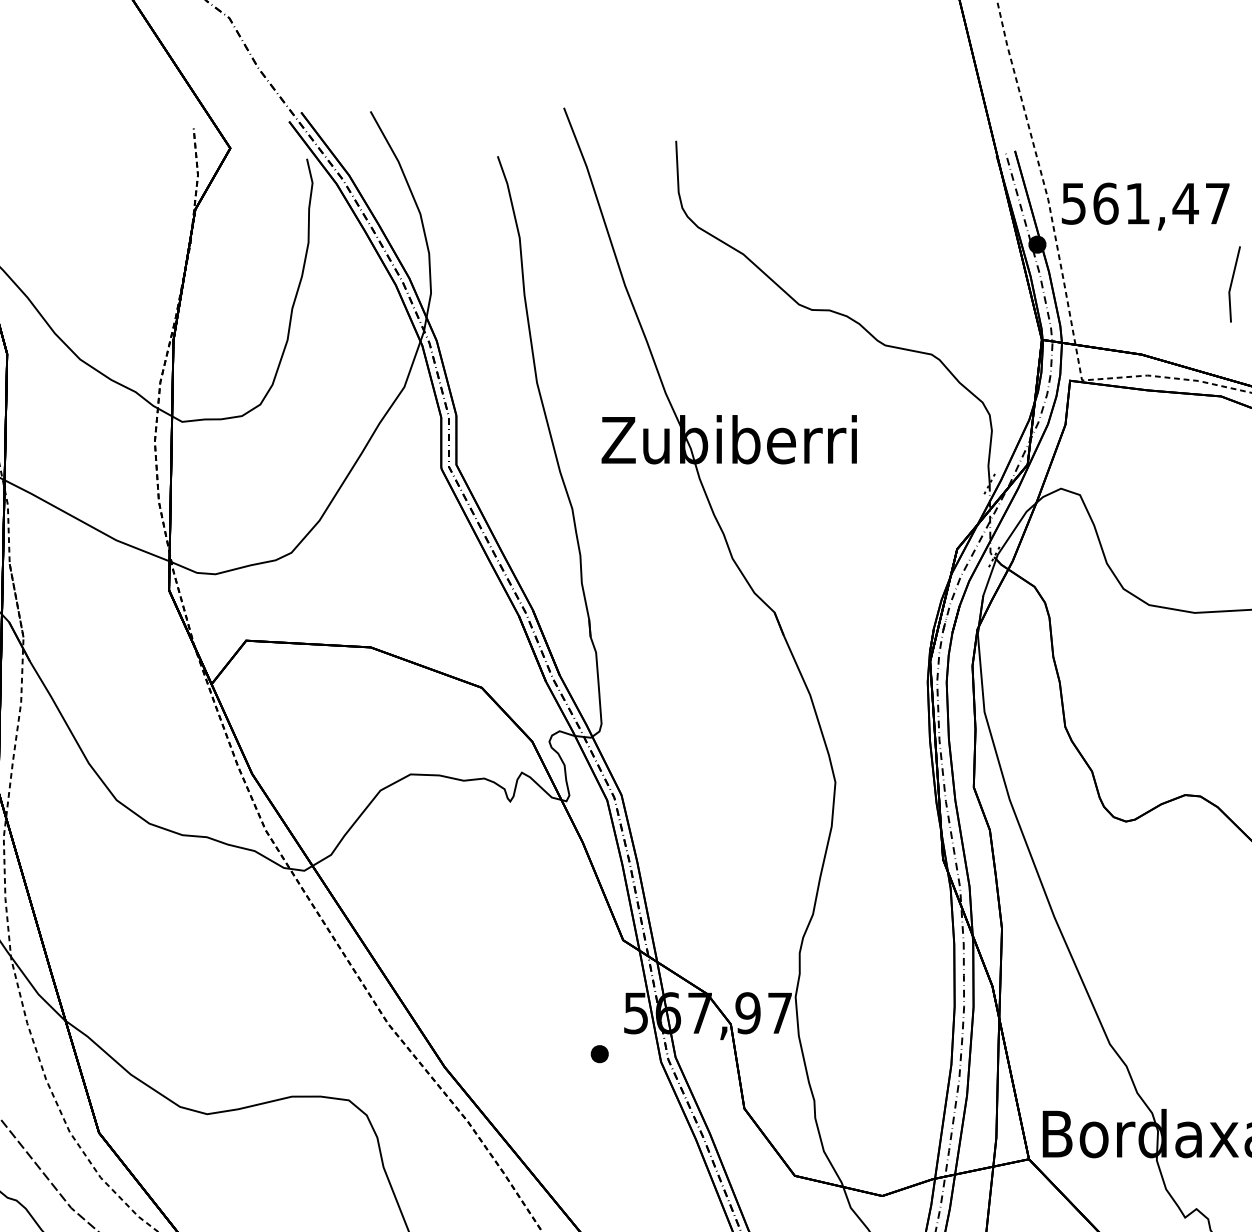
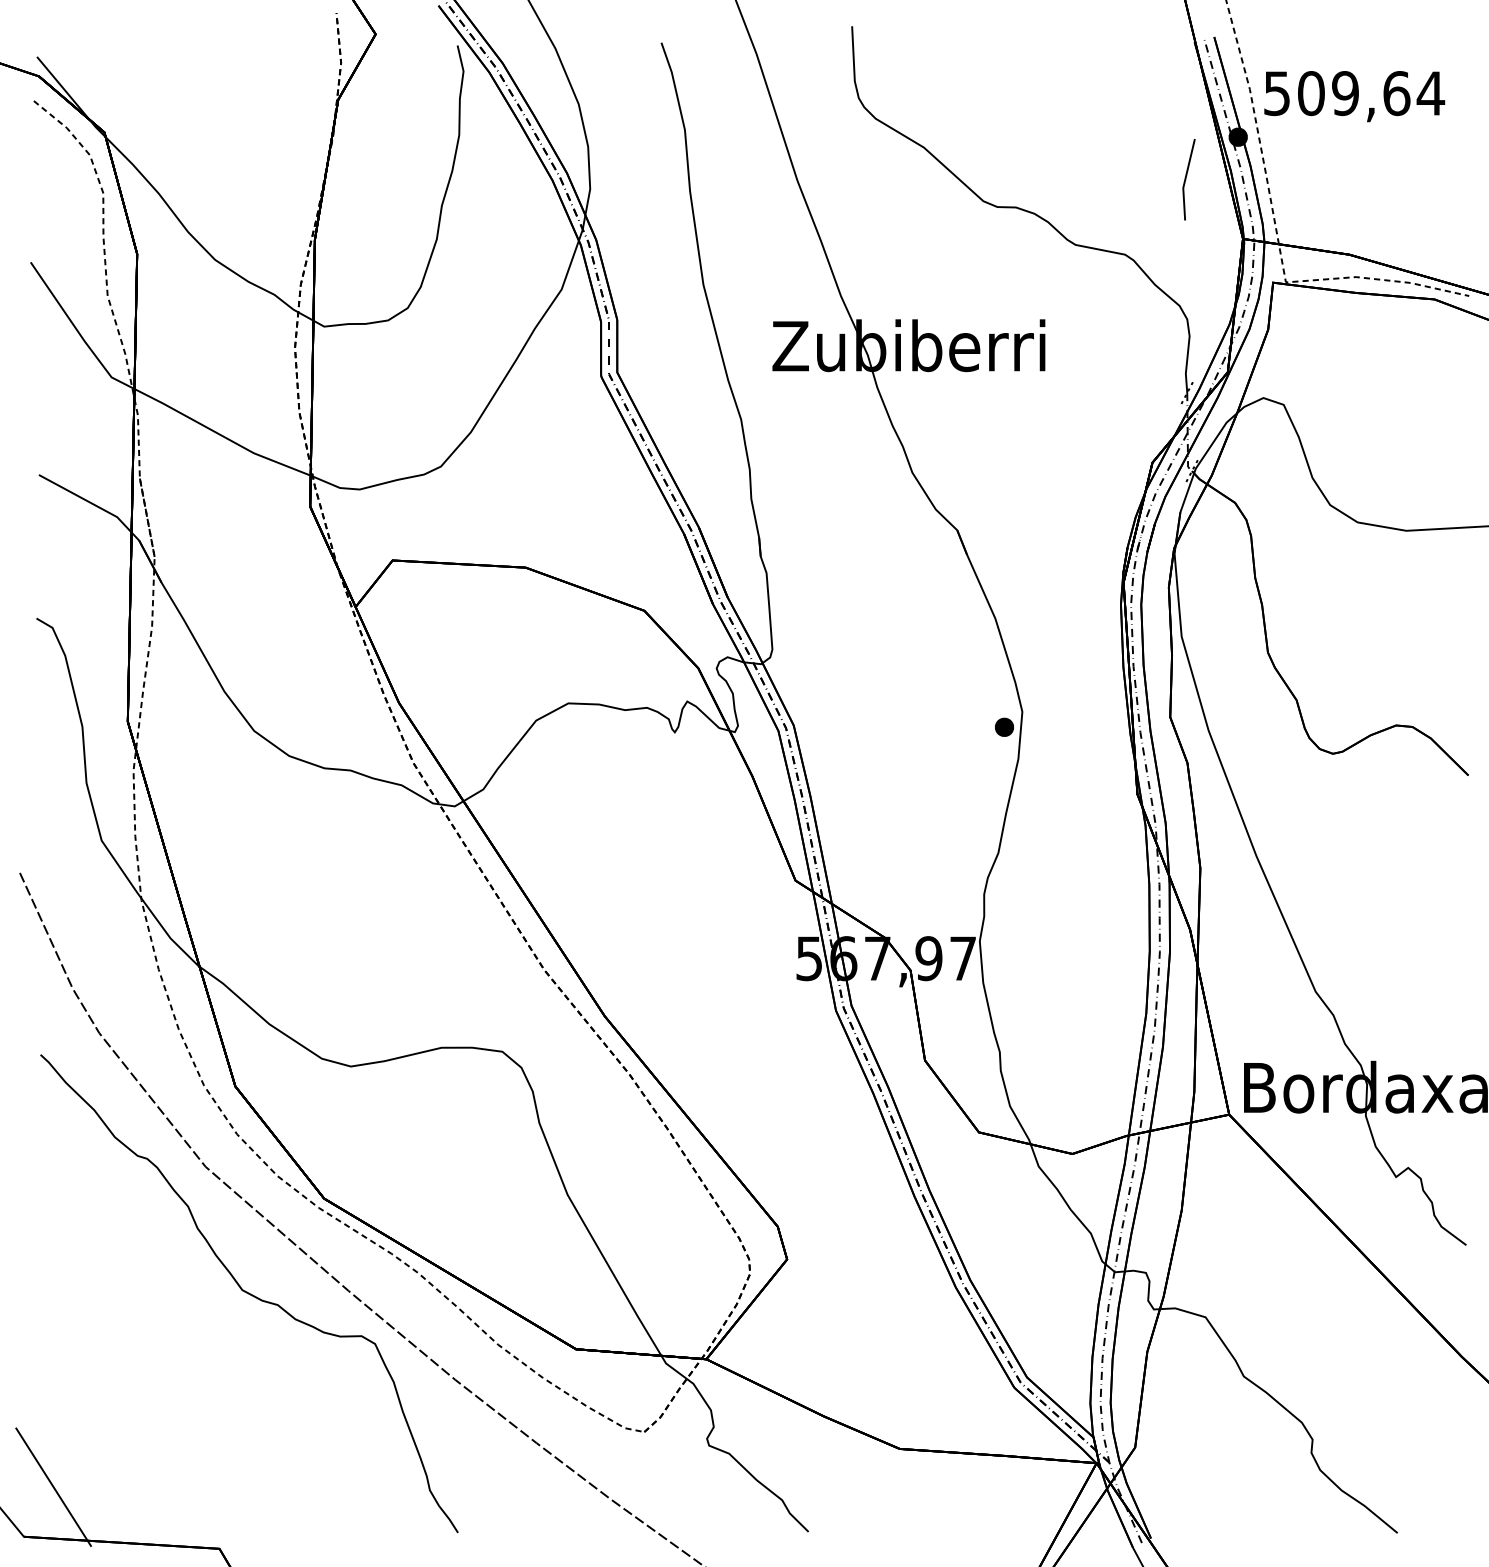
text: (1162, 203) -> (1371, 93), 561,47 -> 509,64
line: (1232, 284) -> (1186, 179), moved
part: (599, 1053) -> (1004, 726), moved

